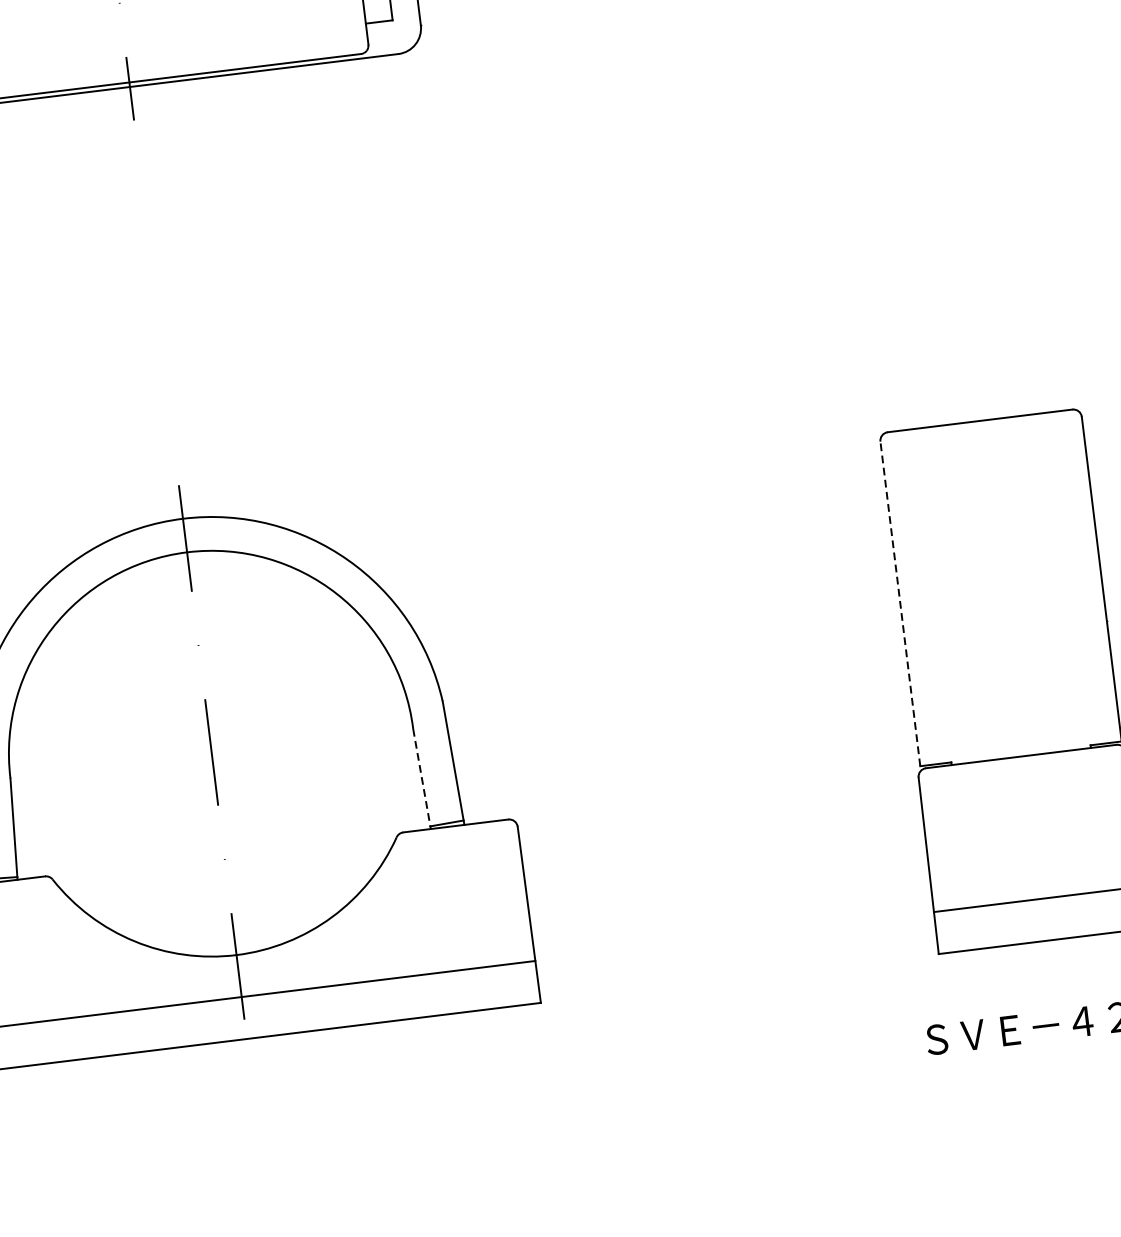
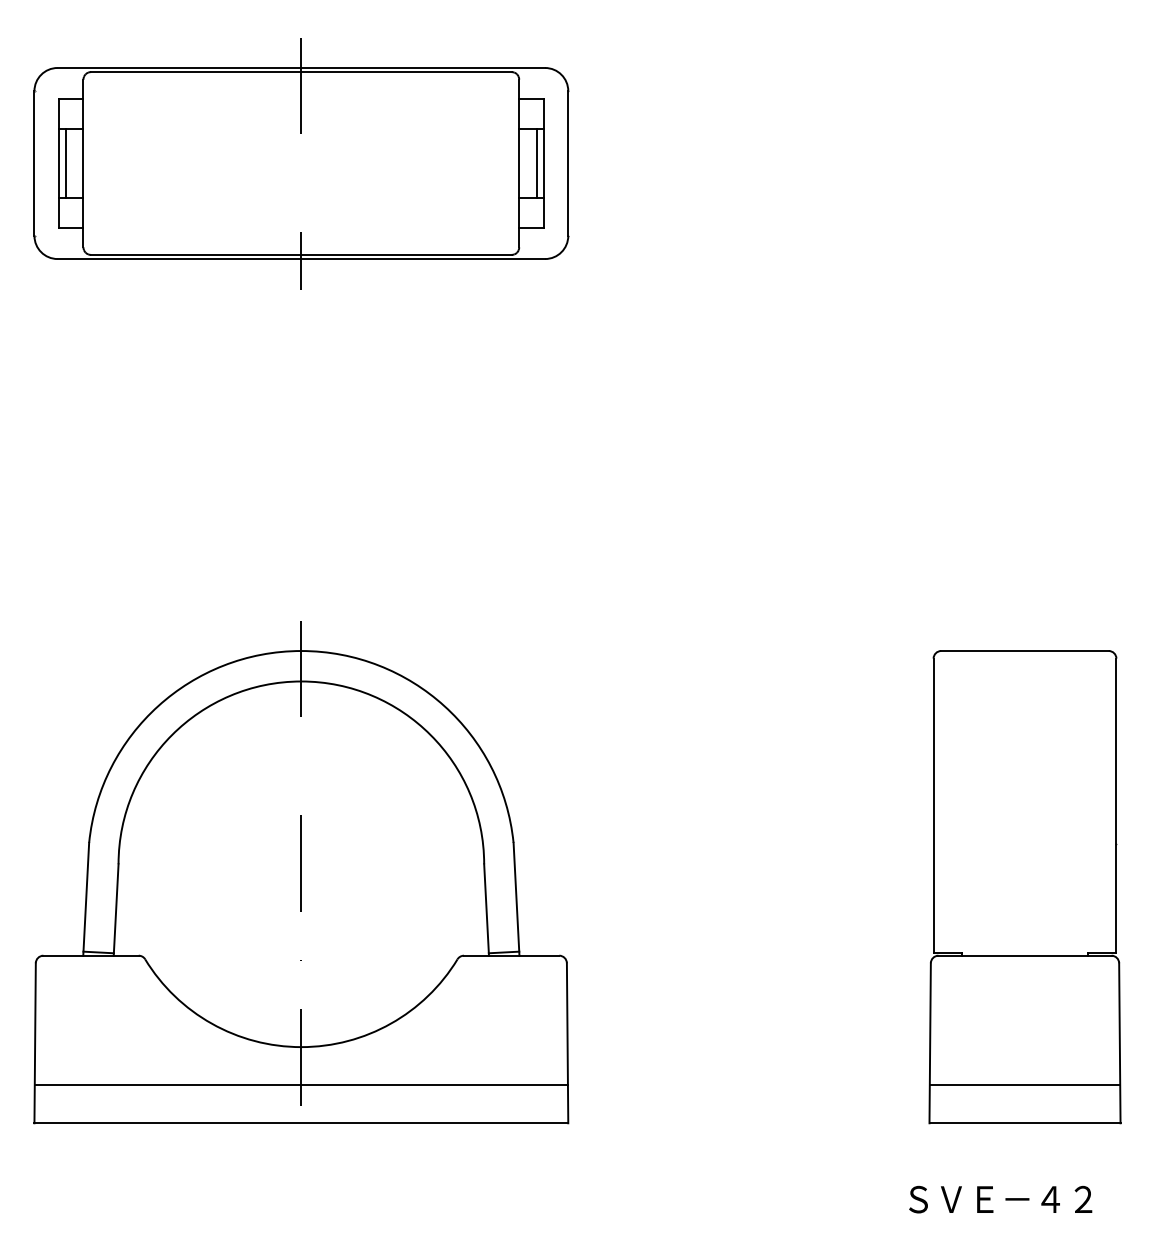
line: (900, 603) -> (933, 805), dashed -> solid
line: (422, 779) -> (486, 910), dashed -> solid

